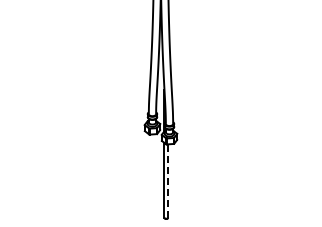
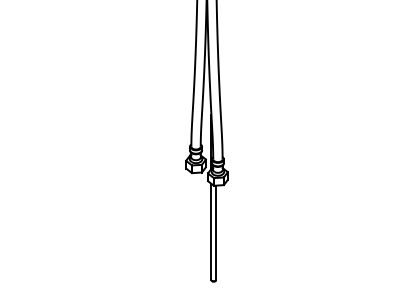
line: (168, 181) -> (216, 233), dashed -> solid

